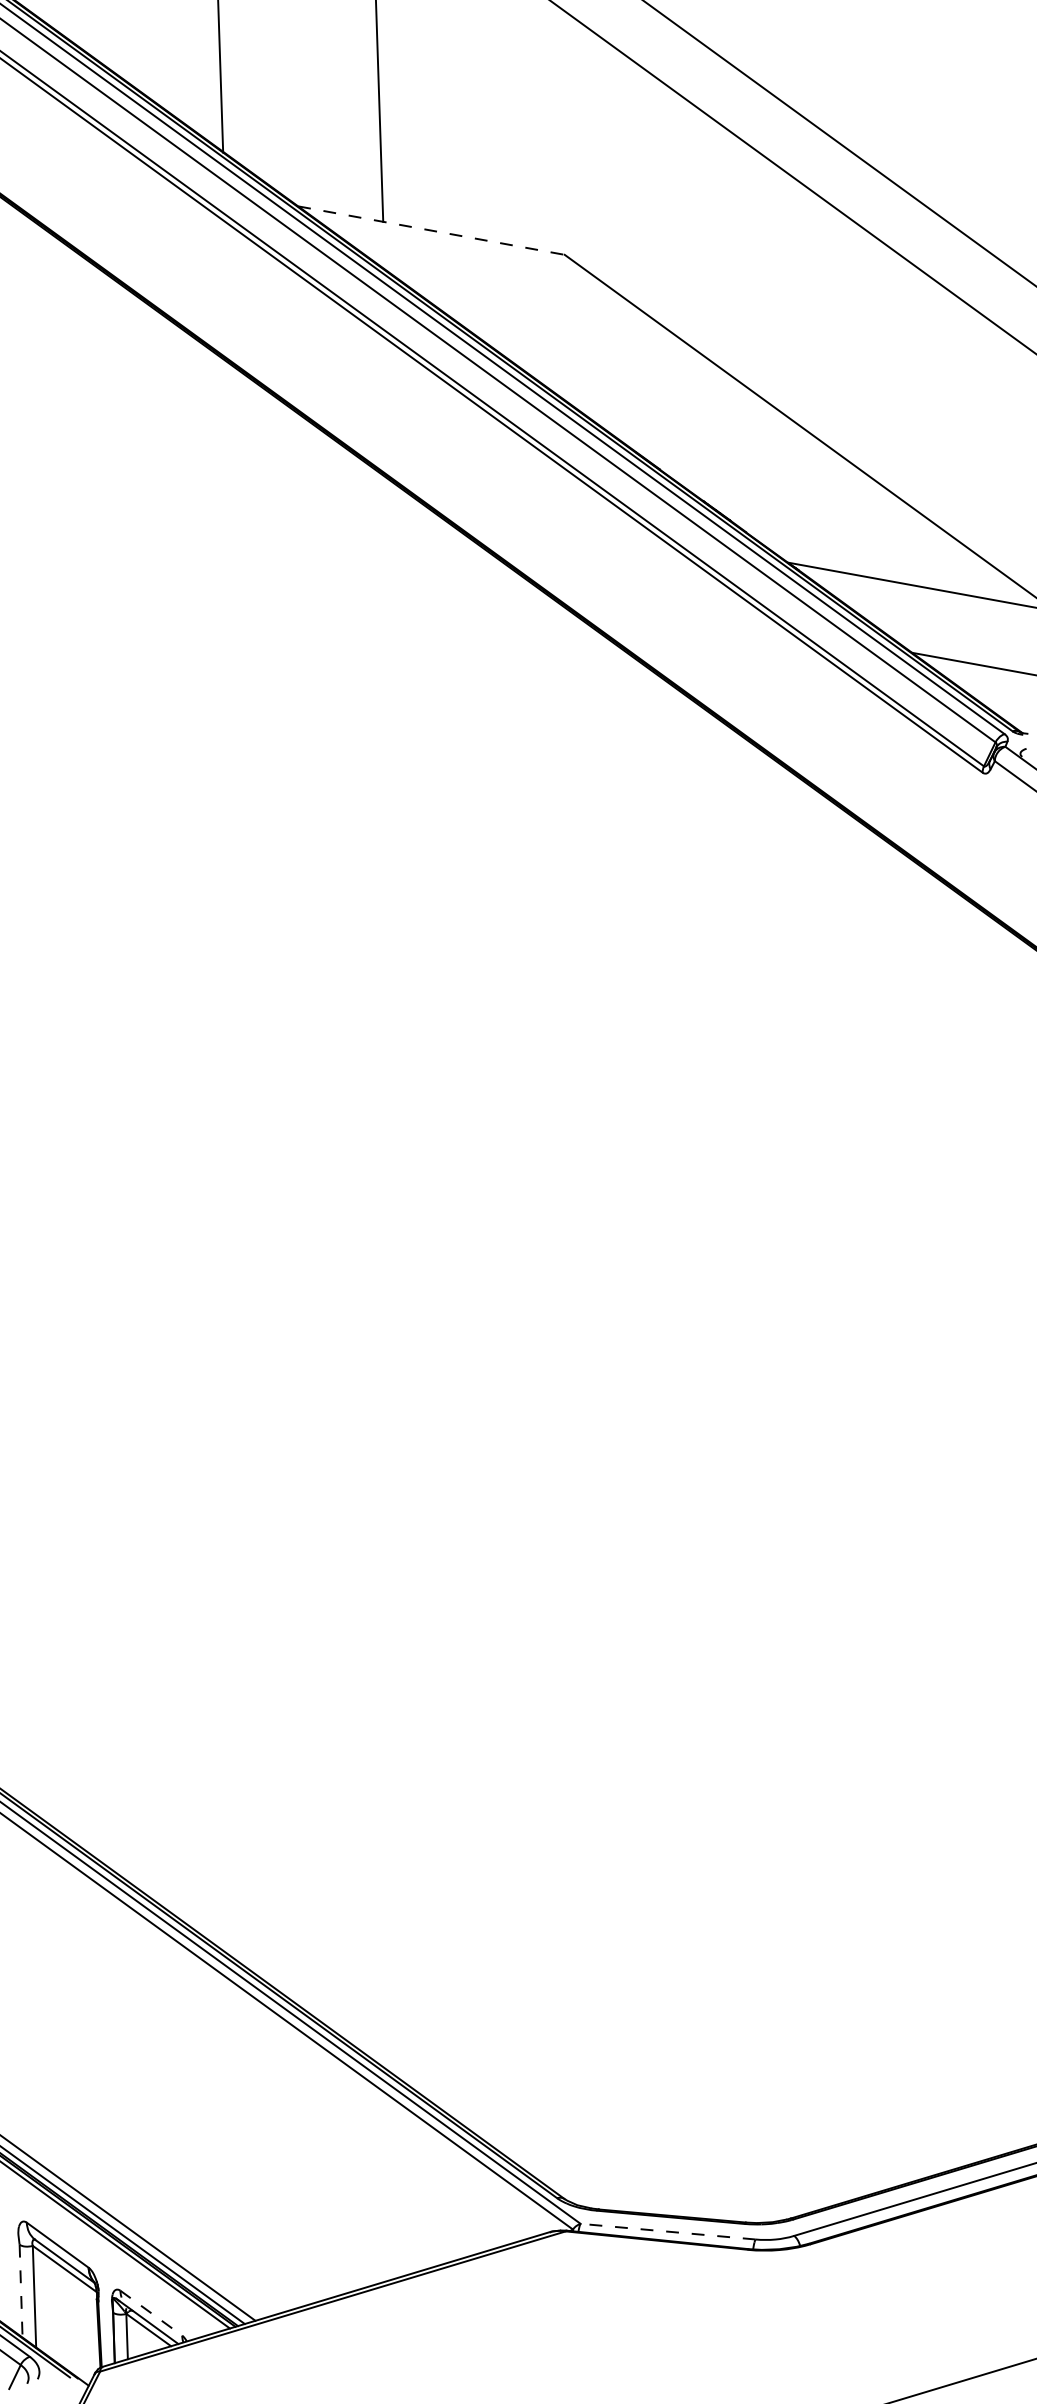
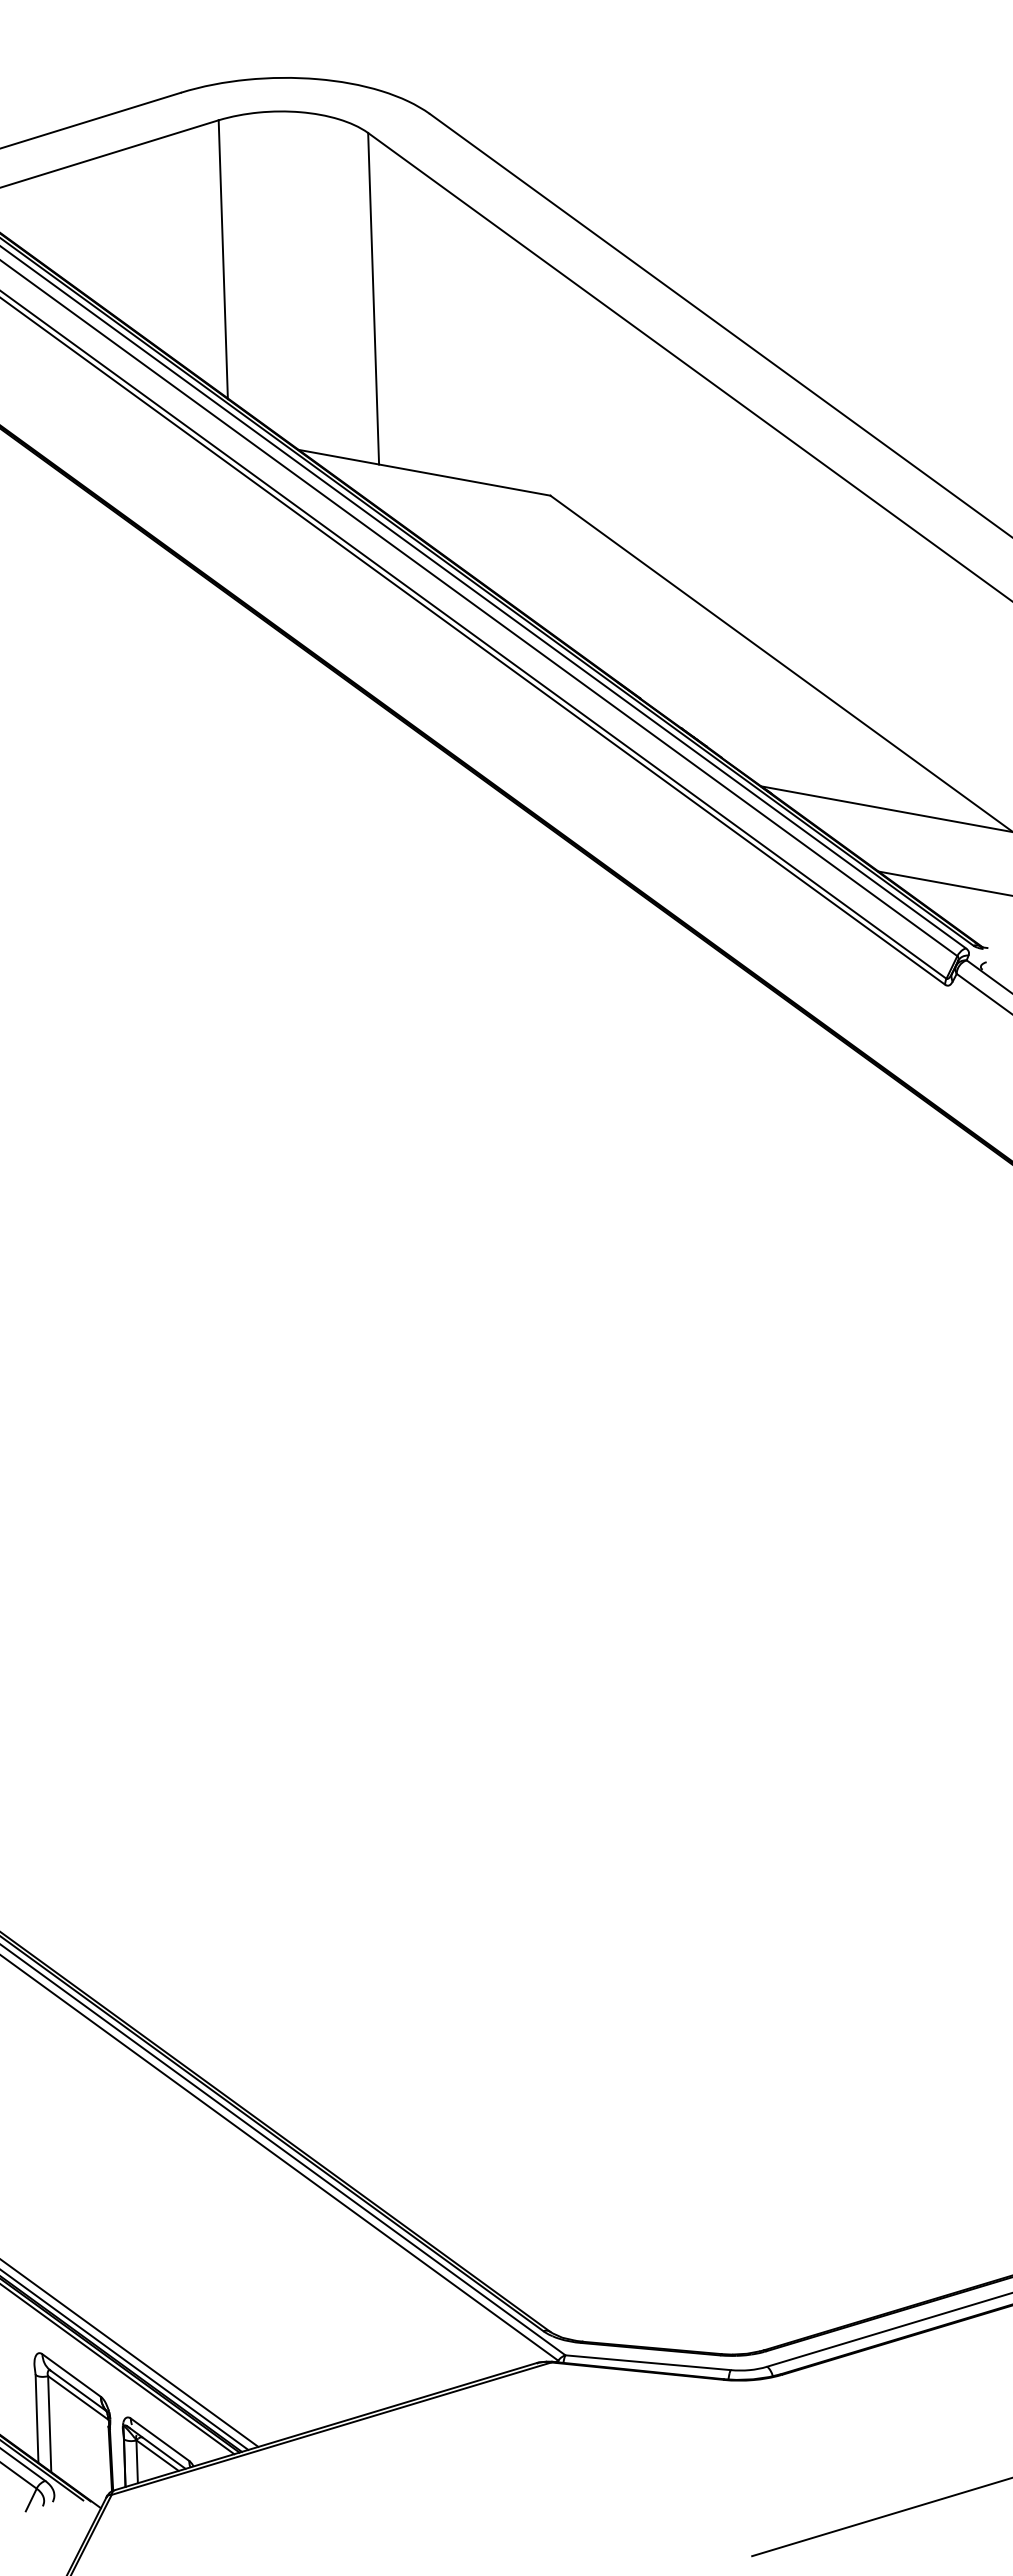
line: (431, 230) -> (424, 472), dashed -> solid
line: (668, 2231) -> (648, 2362), dashed -> solid
line: (21, 2290) -> (37, 2418), dashed -> solid
line: (151, 2314) -> (160, 2440), dashed -> solid

